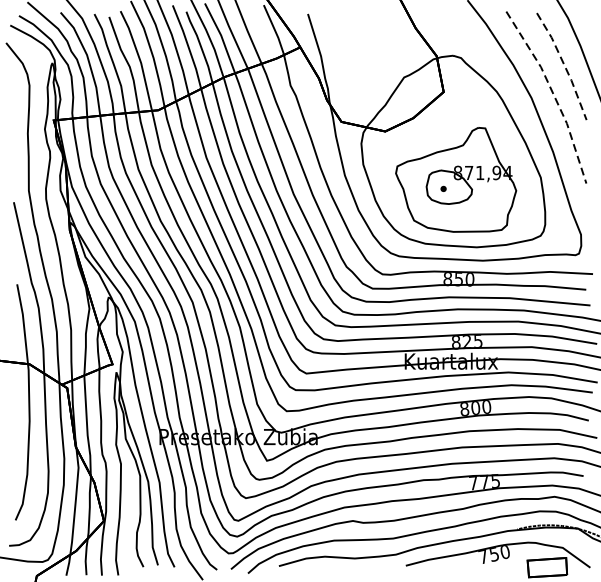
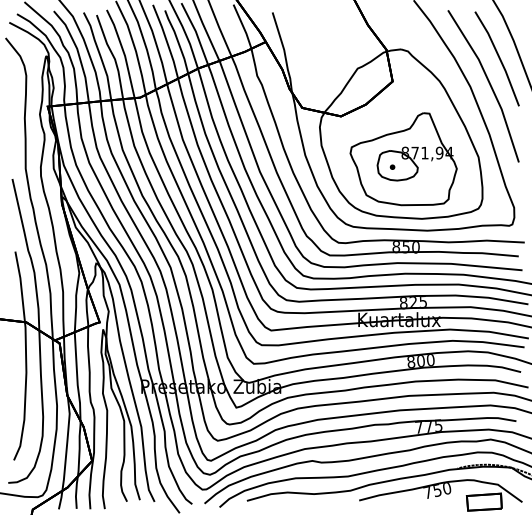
line: (564, 64) -> (499, 57), dashed -> solid
line: (554, 95) -> (490, 84), dashed -> solid

